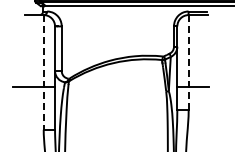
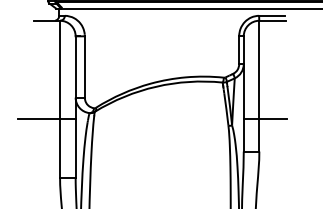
line: (188, 62) -> (259, 85), dashed -> solid
line: (43, 72) -> (59, 99), dashed -> solid

